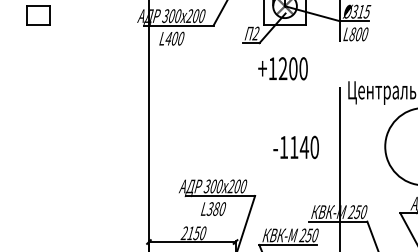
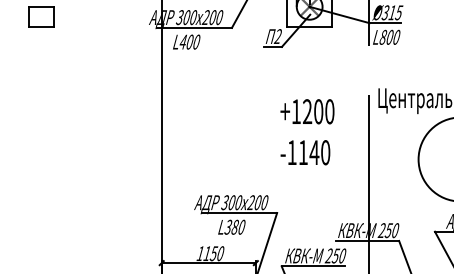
text: (282, 68) -> (306, 111), moved
text: (295, 146) -> (304, 151), moved
text: (183, 232) -> (199, 252), 2150 -> 1150

